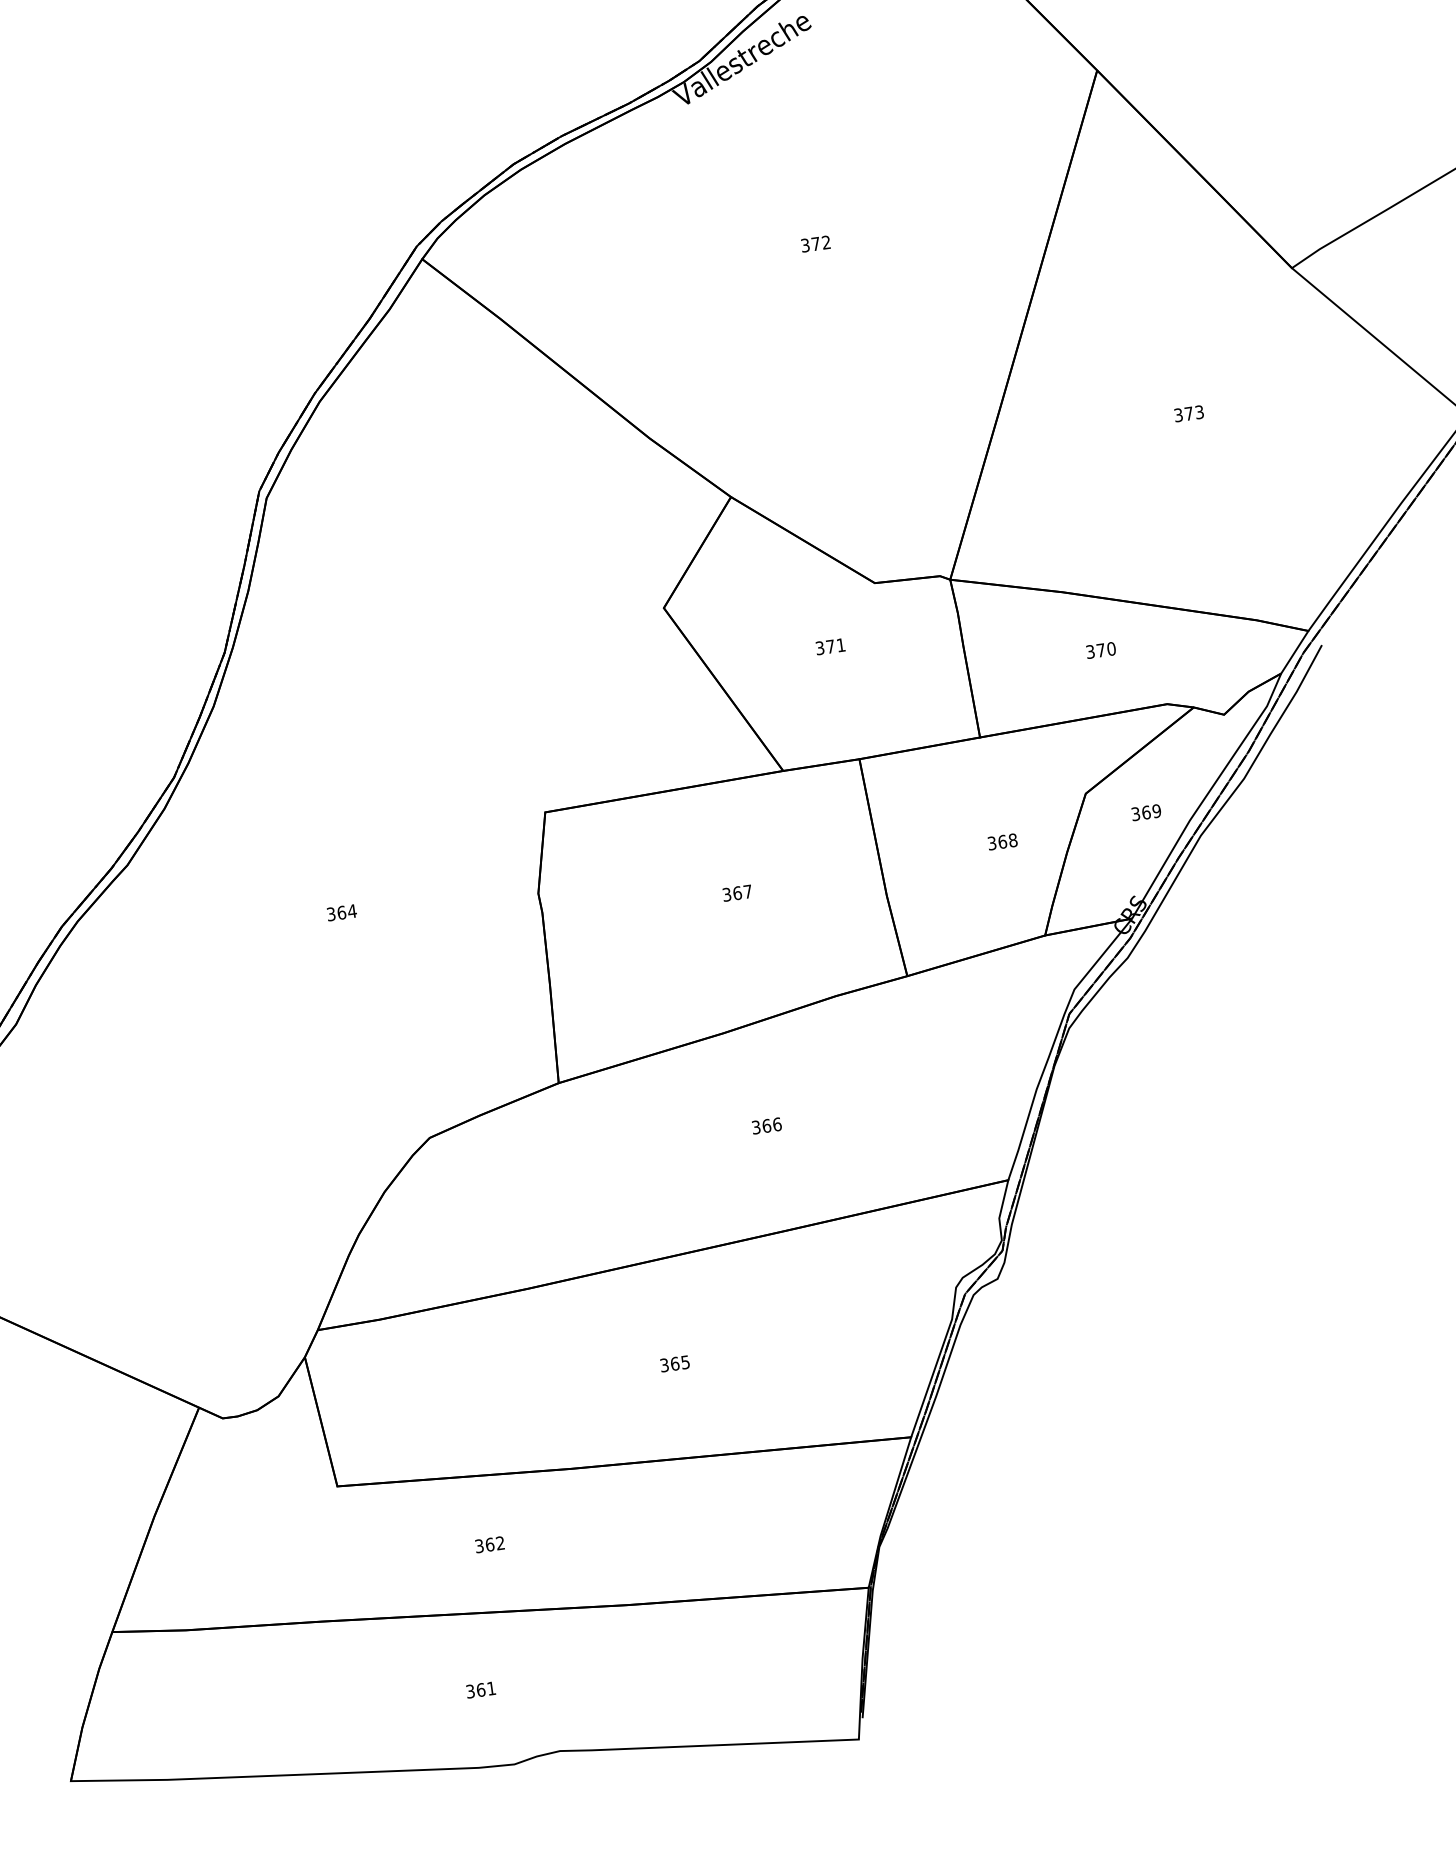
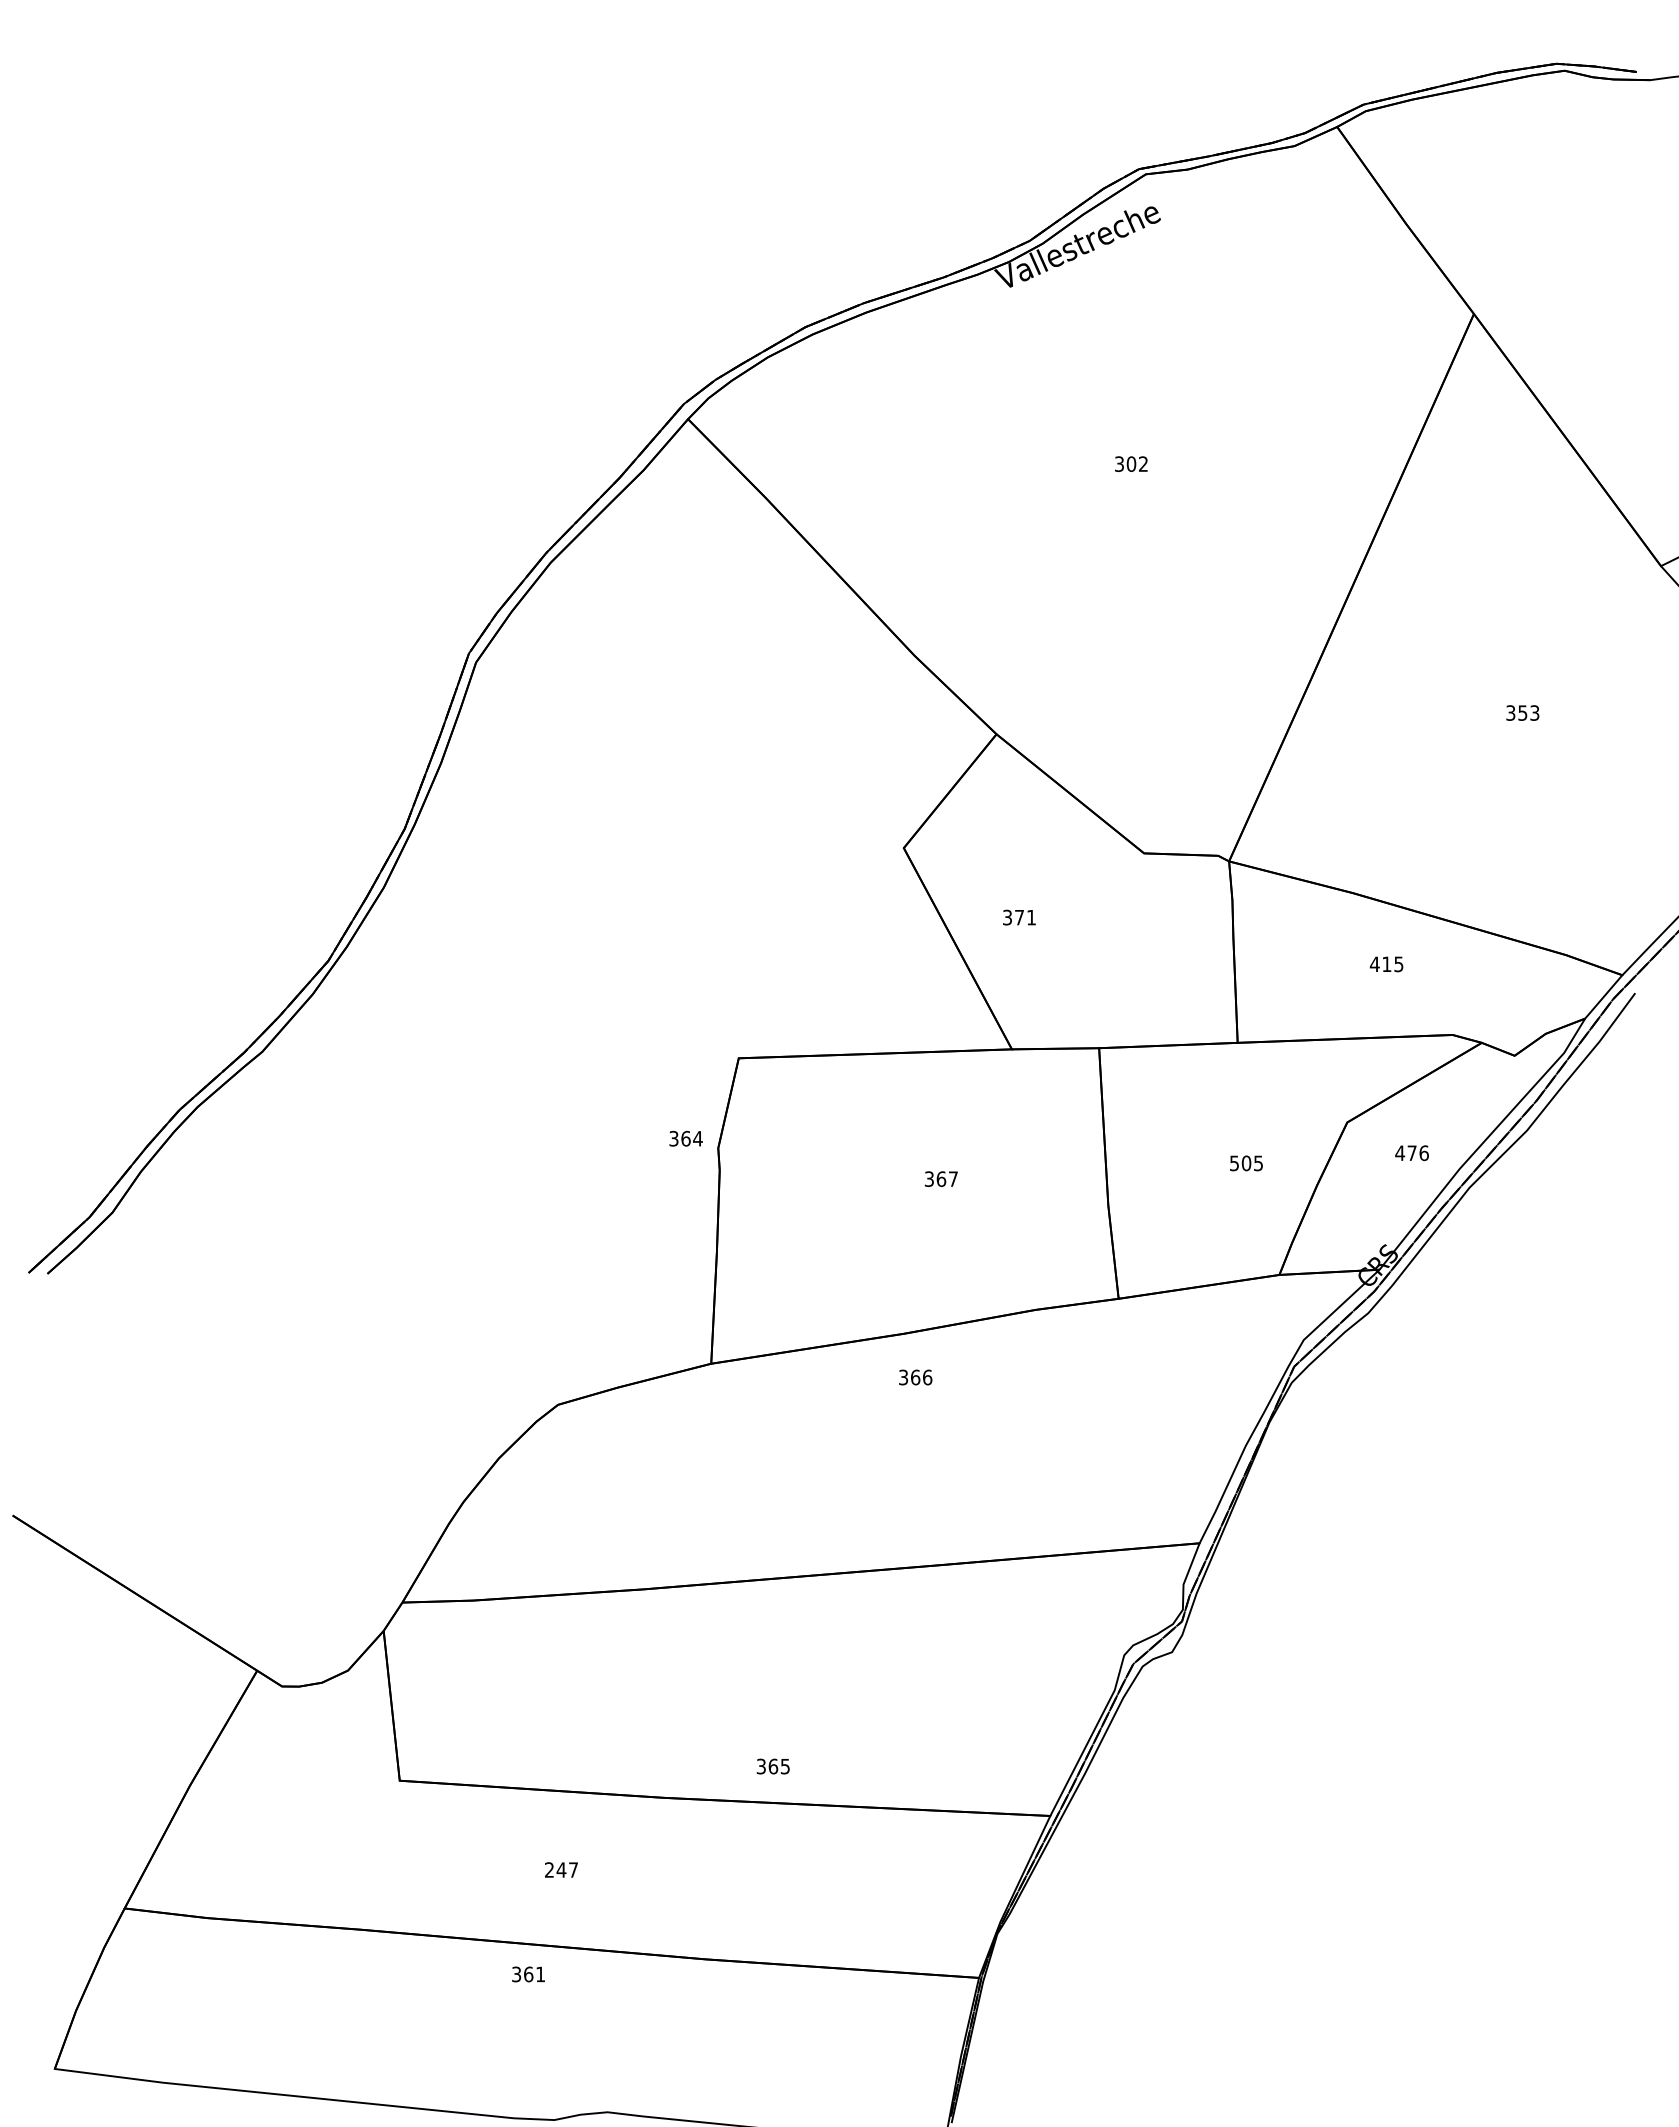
text: (815, 243) -> (1131, 463), 372 -> 302
text: (1188, 413) -> (1522, 712), 373 -> 353
text: (830, 646) -> (1019, 917), moved
text: (1100, 650) -> (1386, 964), 370 -> 415
text: (1145, 812) -> (1411, 1153), 369 -> 476
text: (1002, 842) -> (1246, 1163), 368 -> 505
text: (341, 912) -> (685, 1138), moved
text: (766, 1125) -> (915, 1377), moved
text: (674, 1363) -> (772, 1766), moved
text: (489, 1544) -> (561, 1869), 362 -> 247
text: (480, 1690) -> (528, 1974), moved

